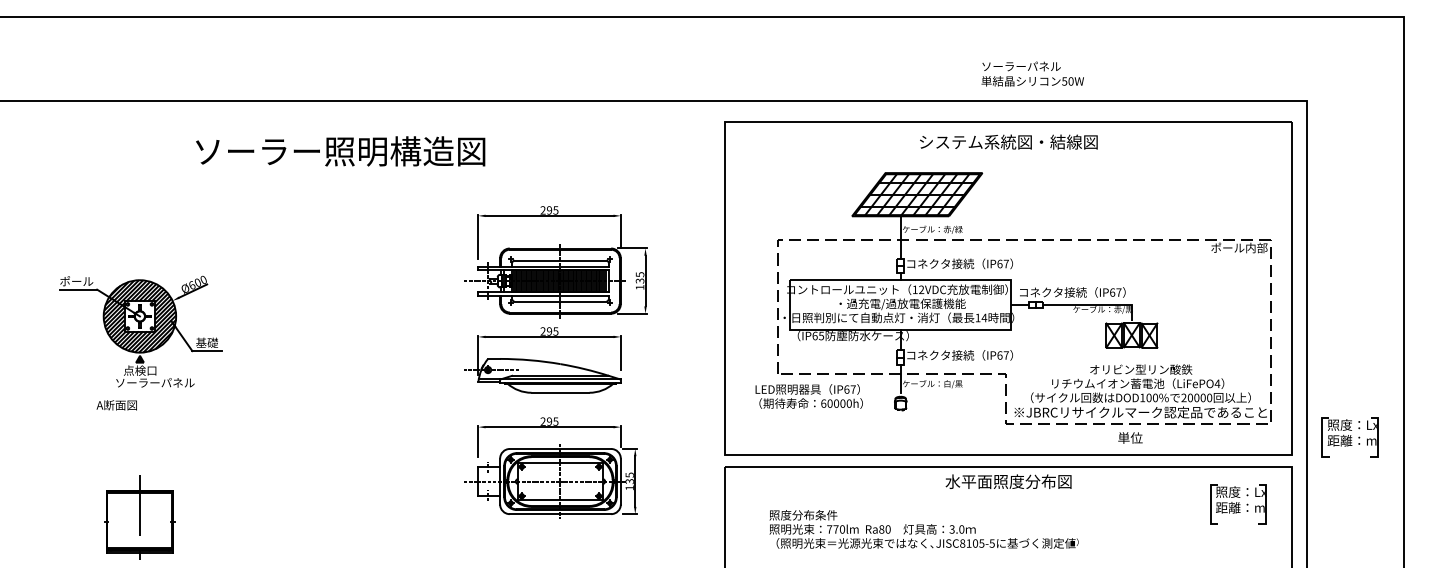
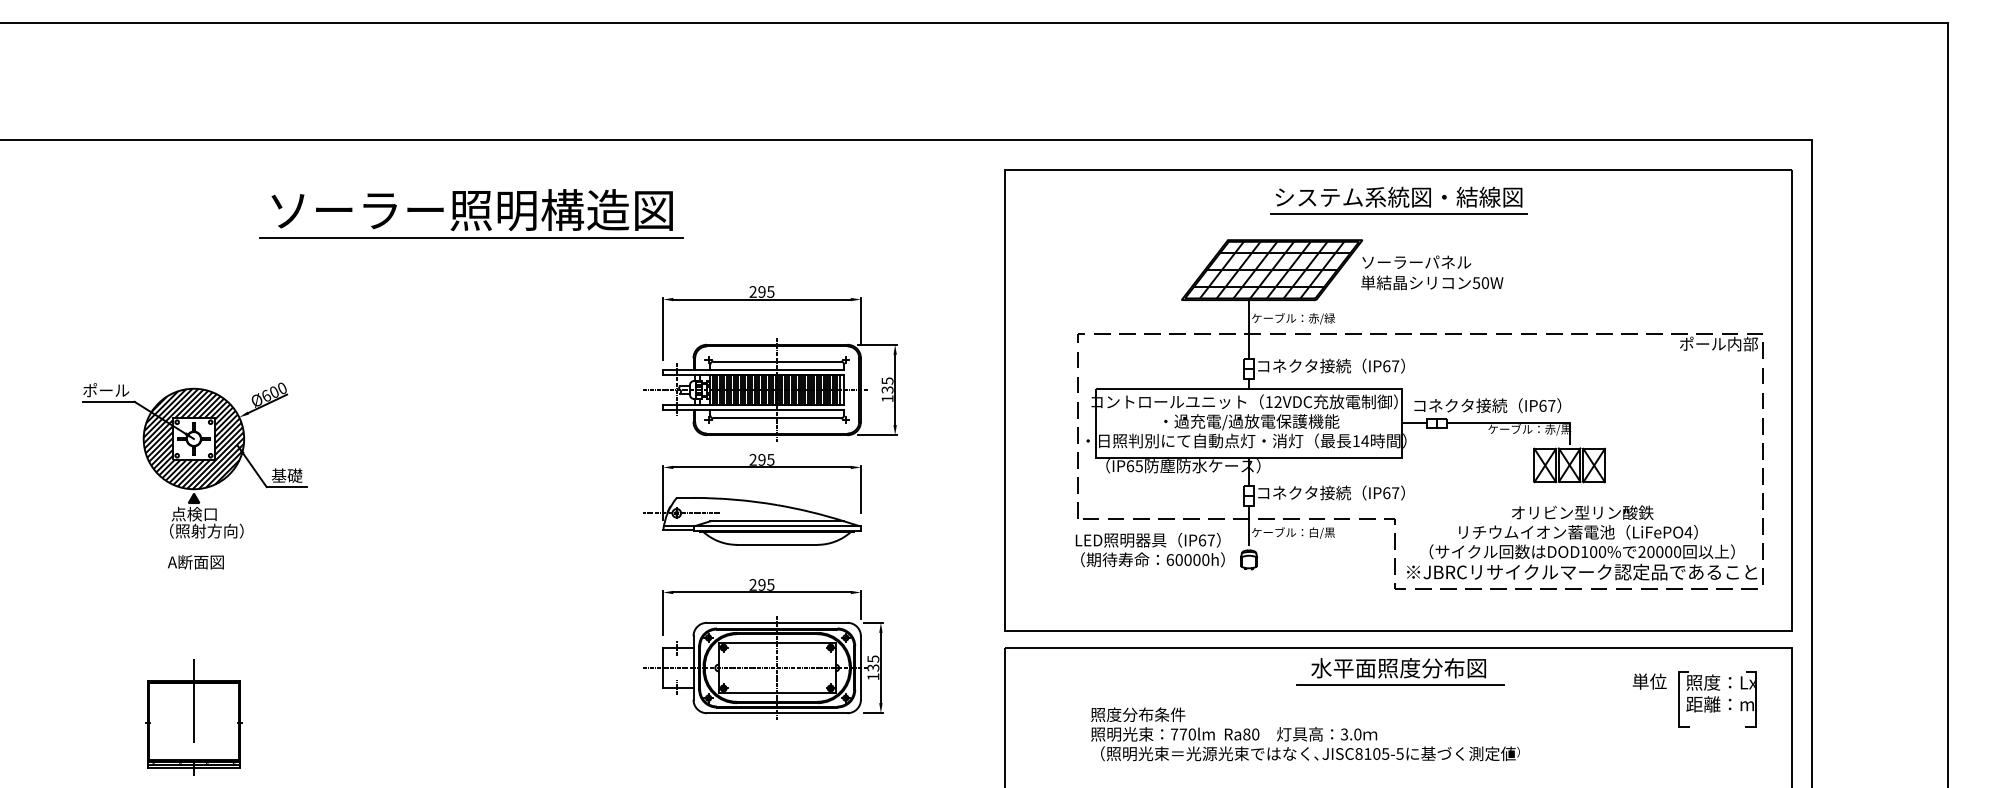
text: (1032, 73) -> (1432, 272), moved
line: (1008, 154) -> (1398, 214), added
line: (339, 171) -> (470, 237), added
text: (155, 382) -> (215, 530), ソーラーパネル -> （照射方向）
text: (808, 396) -> (1149, 549), moved
text: (116, 405) -> (195, 562), moved
text: (1130, 437) -> (1649, 681), moved
part: (1350, 437) -> (1872, 606), removed
line: (1009, 494) -> (1400, 685), added
text: (924, 529) -> (1305, 734), moved

